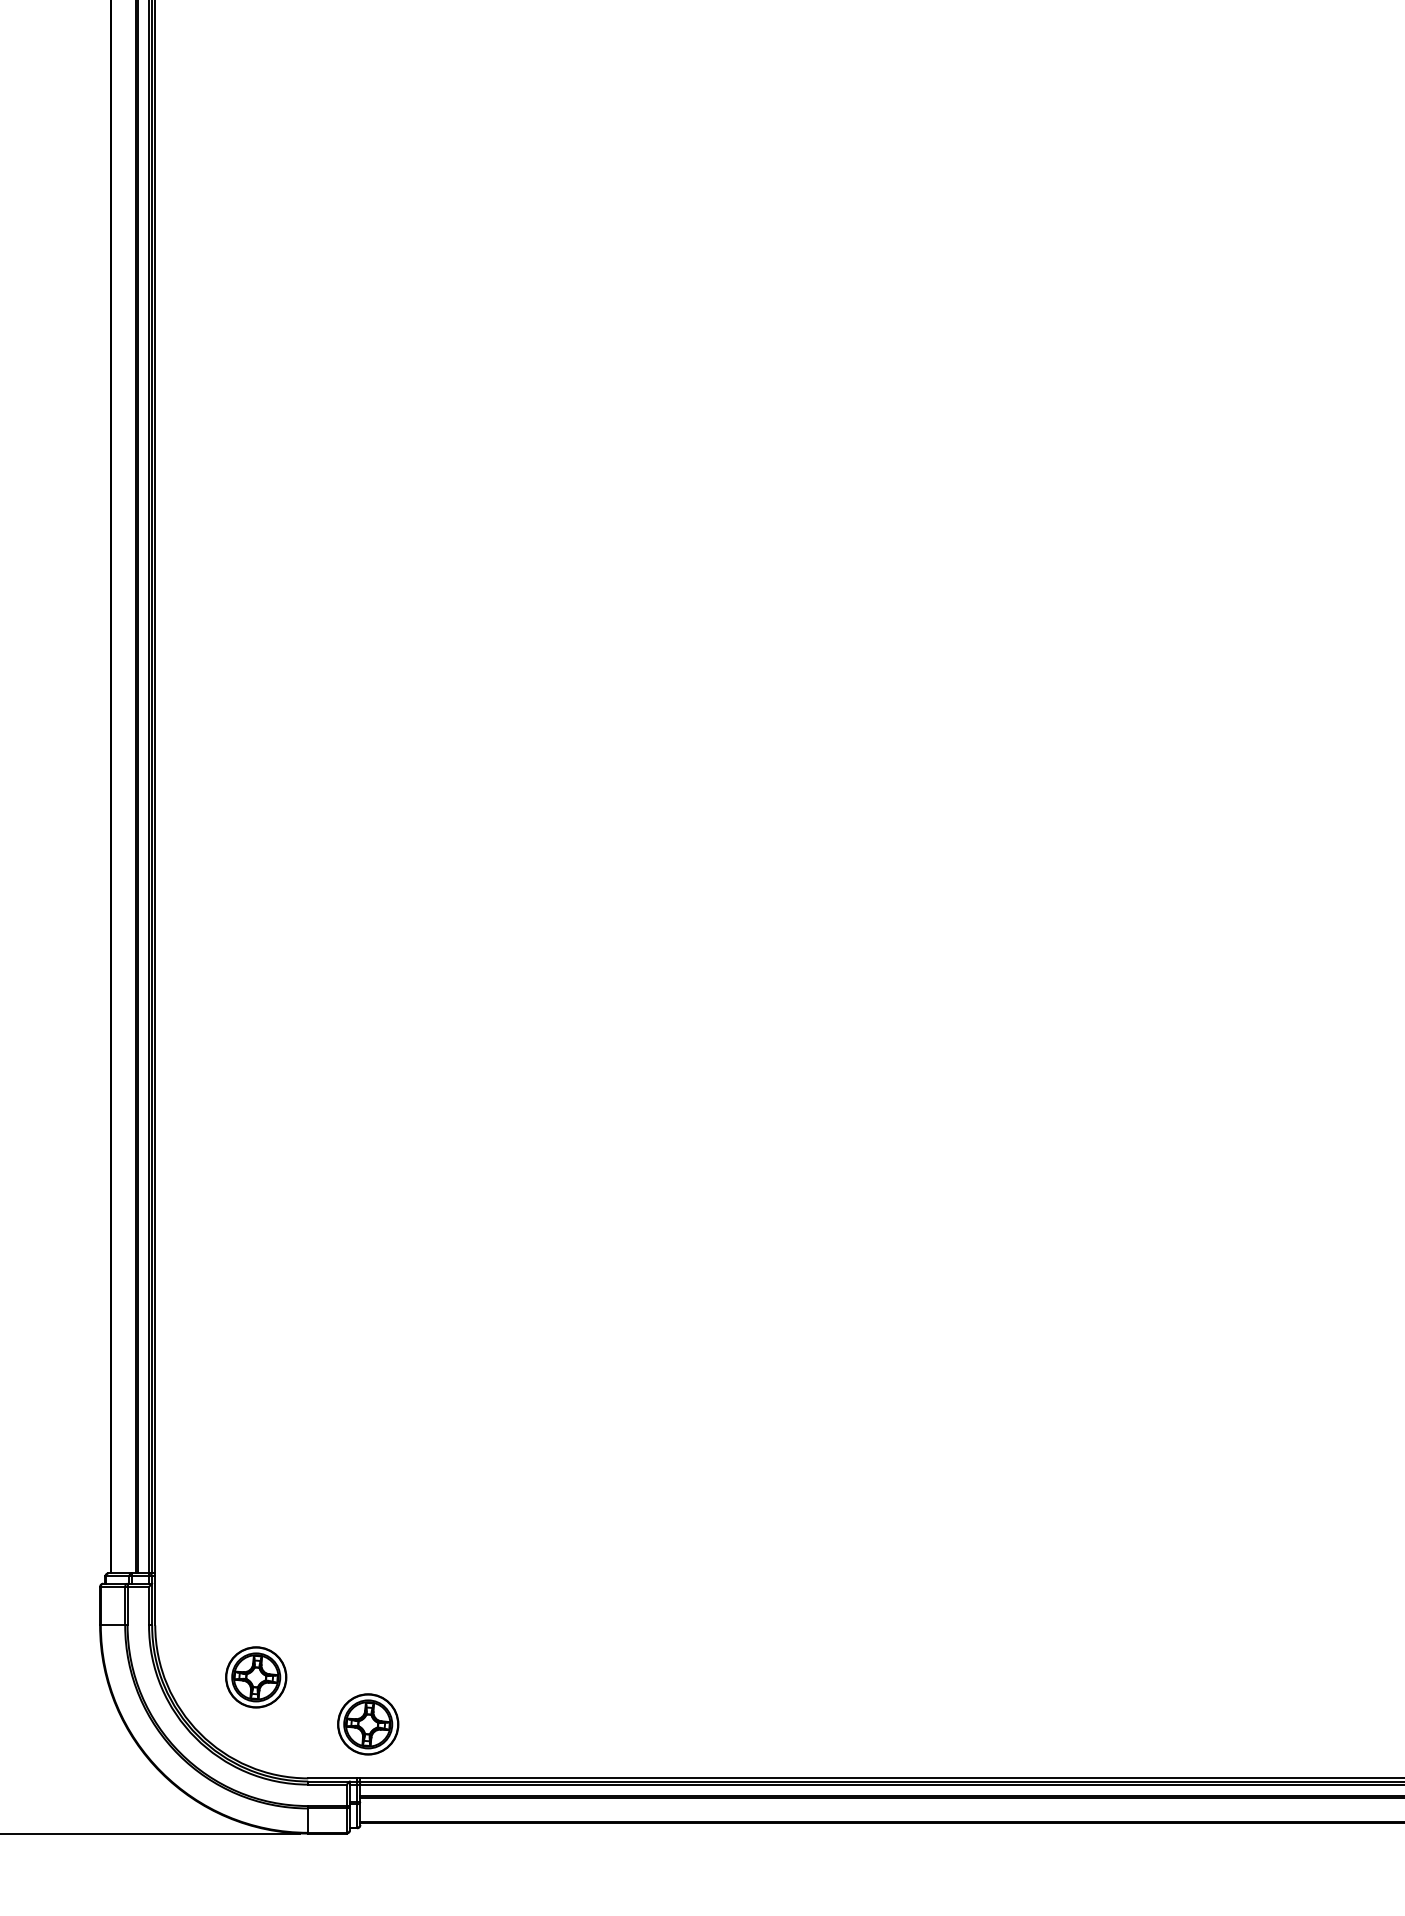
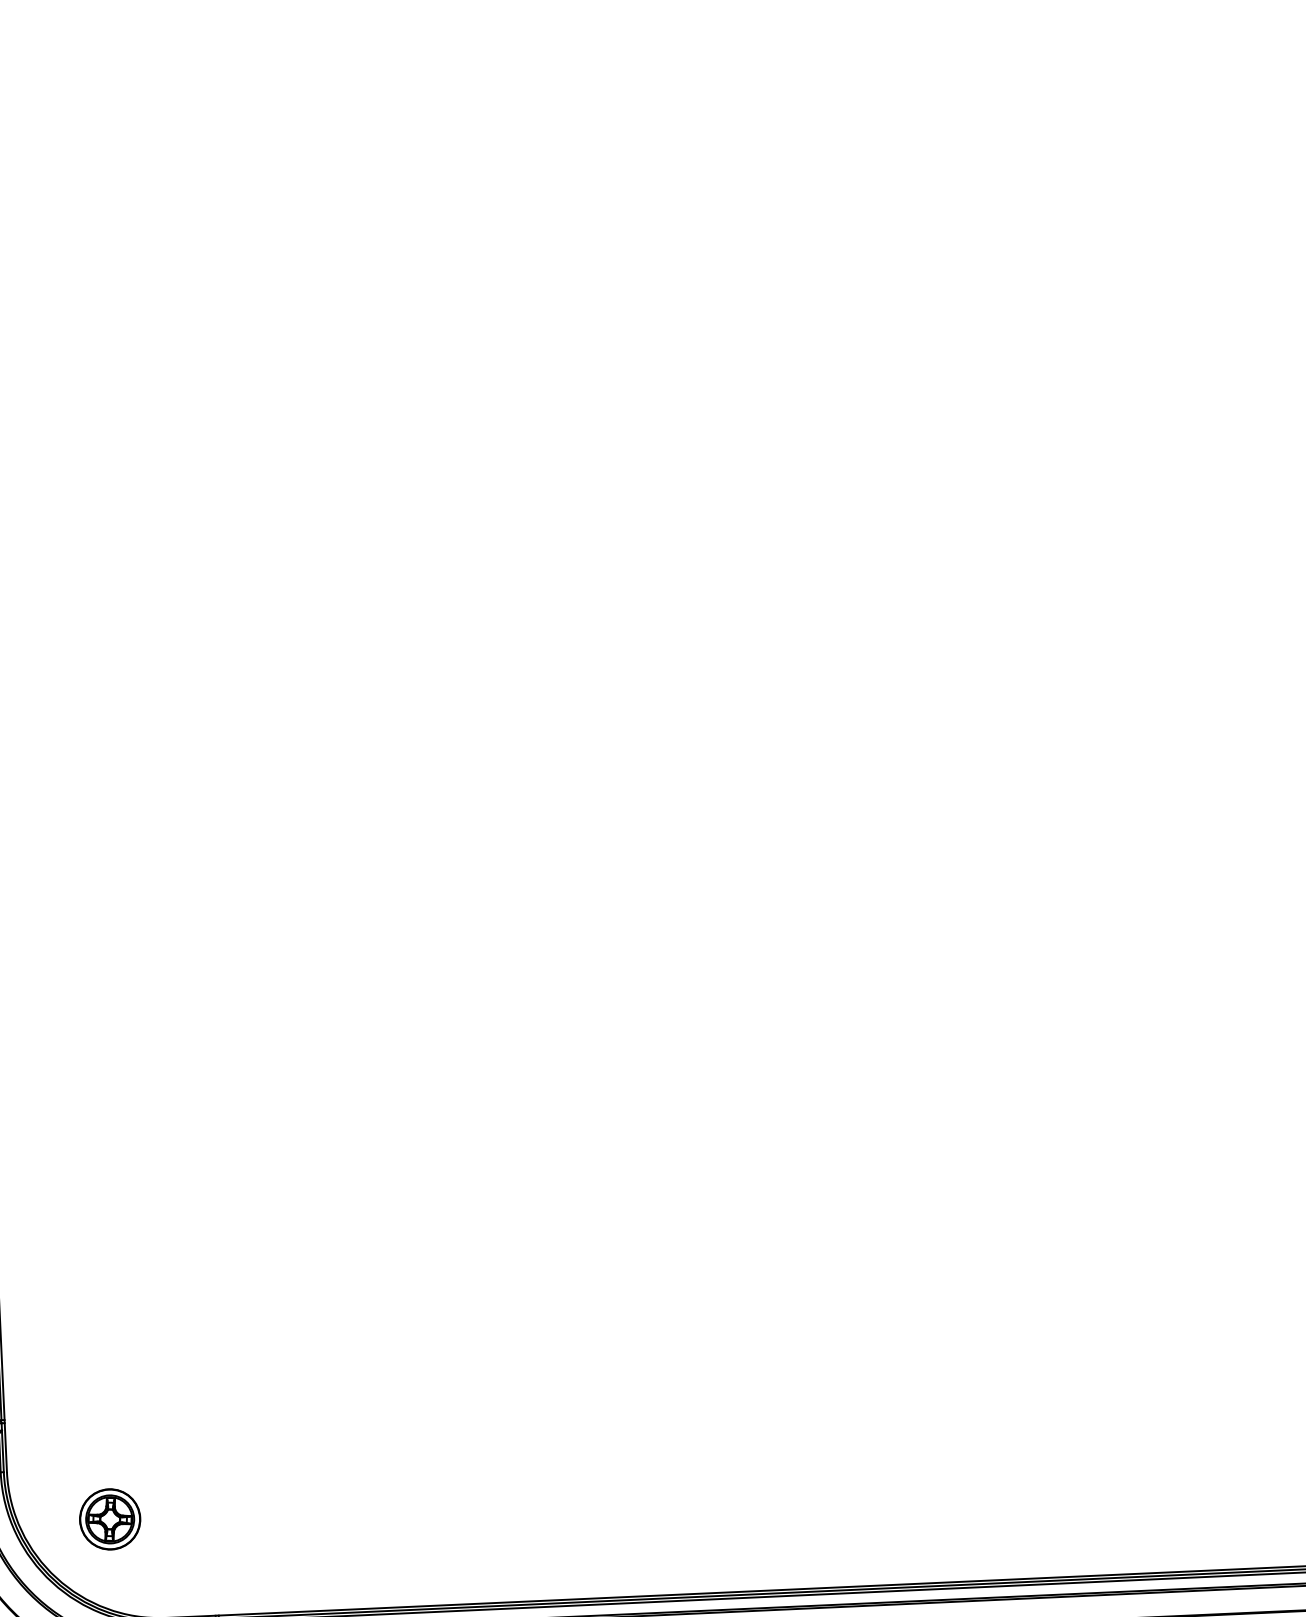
part: (368, 1724) -> (224, 1561), removed

